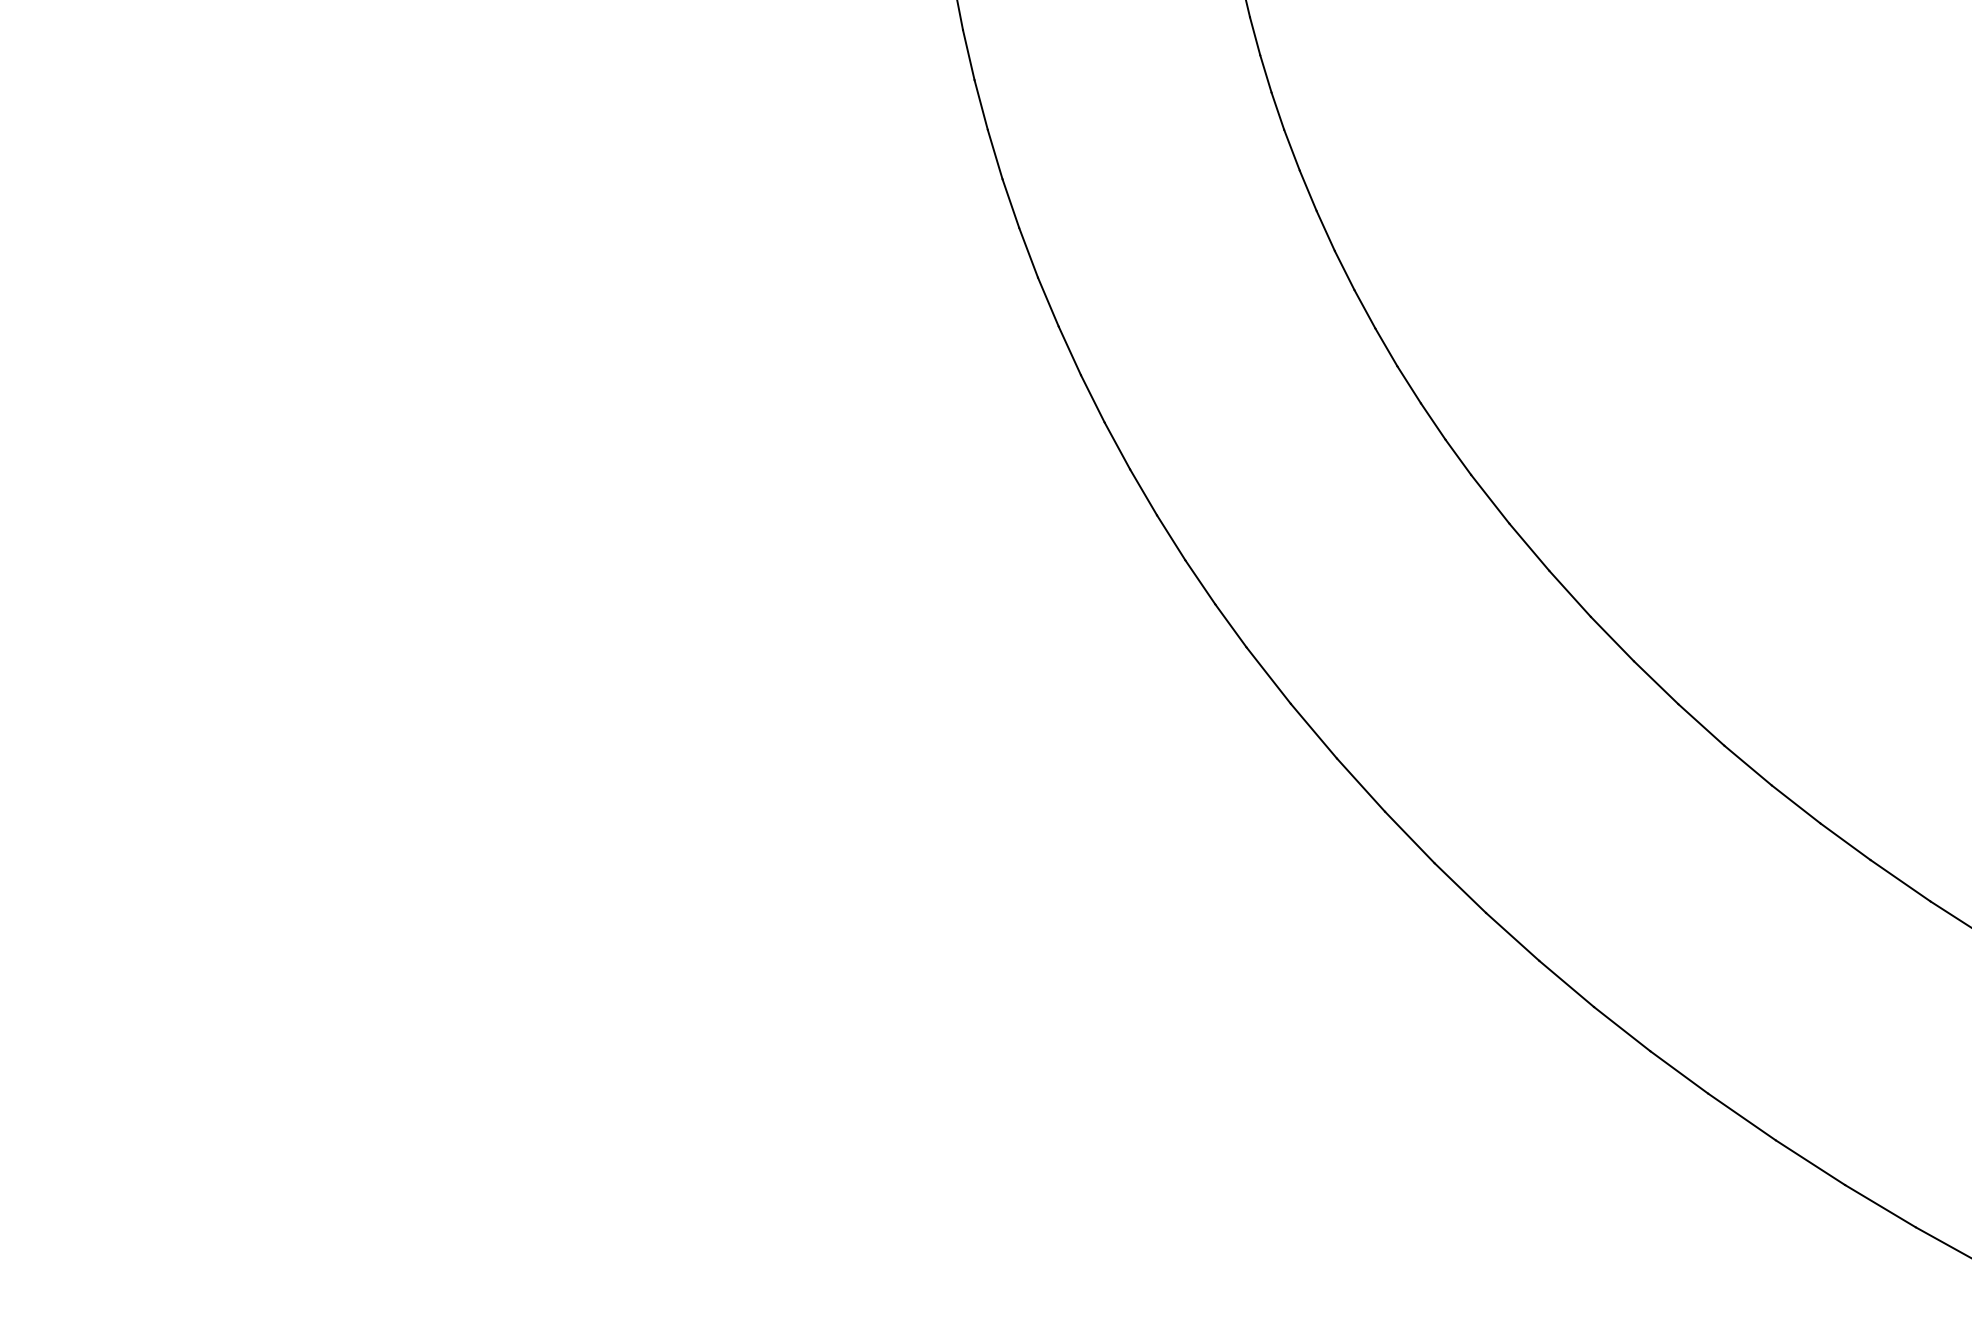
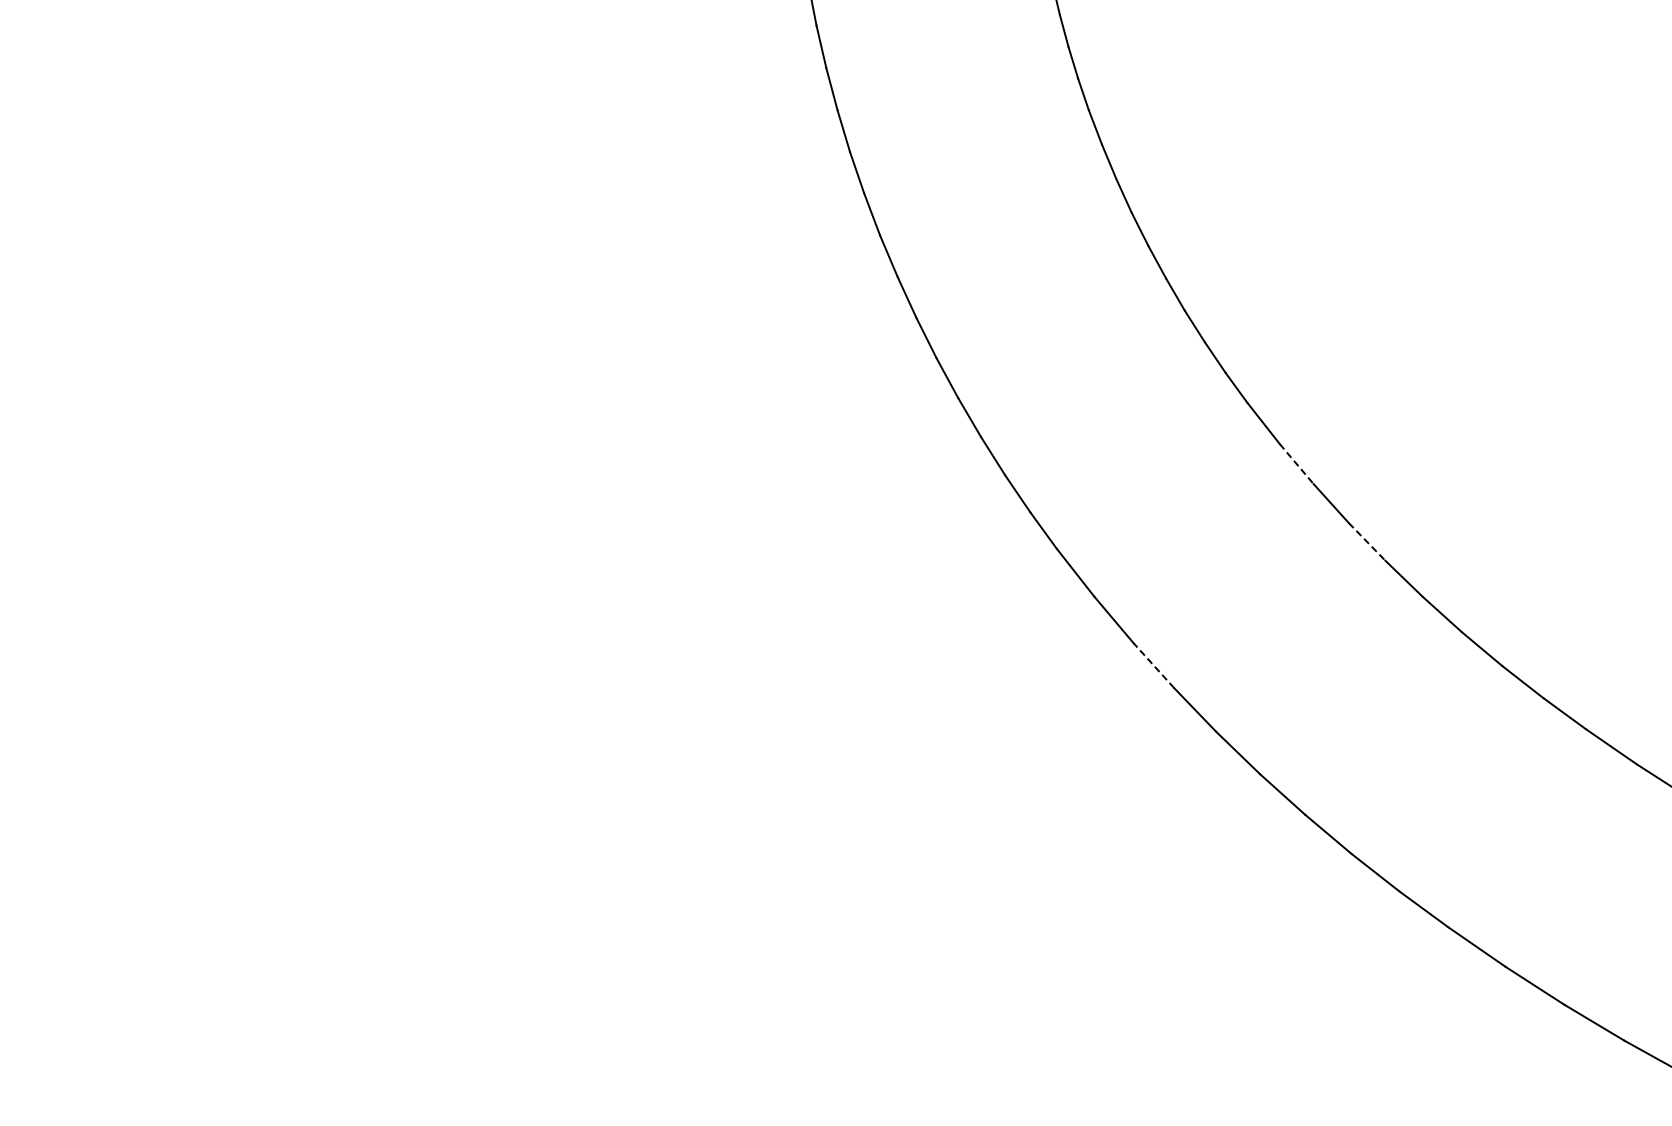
line: (1530, 547) -> (1297, 464), solid -> dashed
line: (1612, 639) -> (1367, 542), solid -> dashed
line: (1360, 784) -> (1153, 665), solid -> dashed

